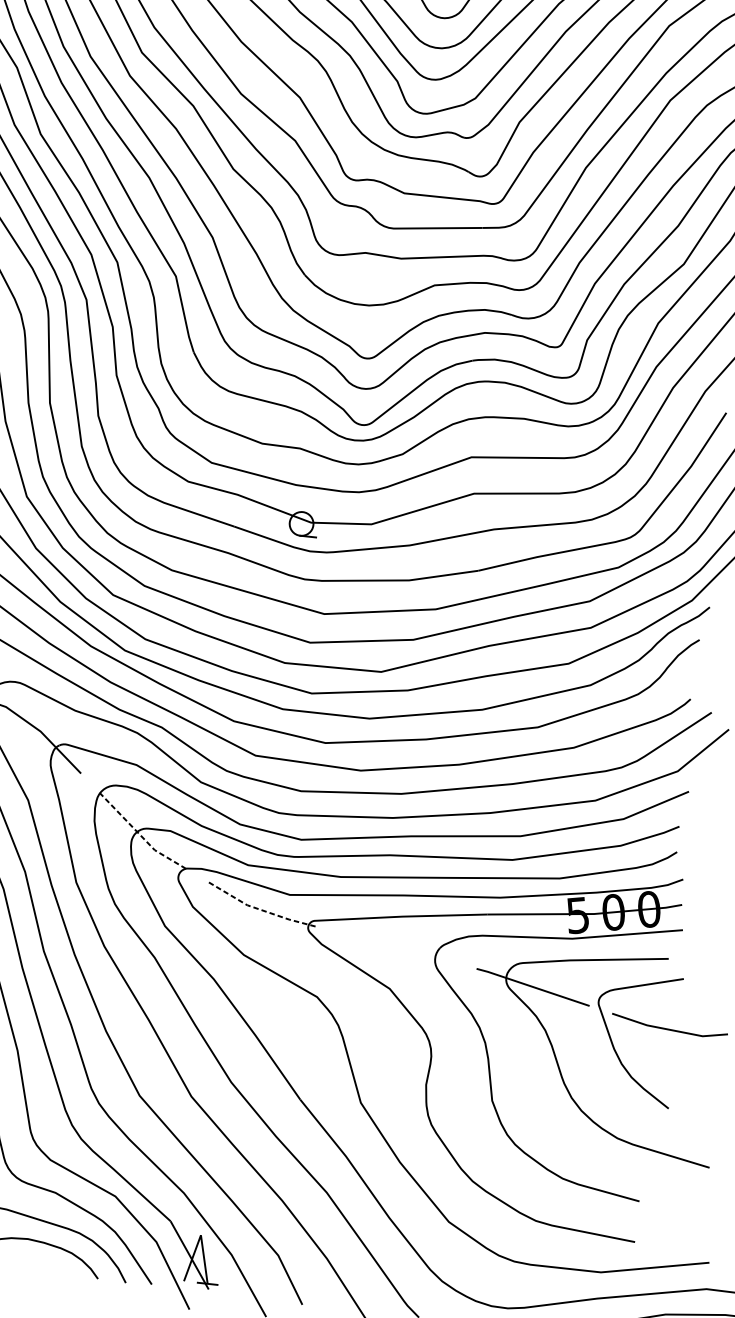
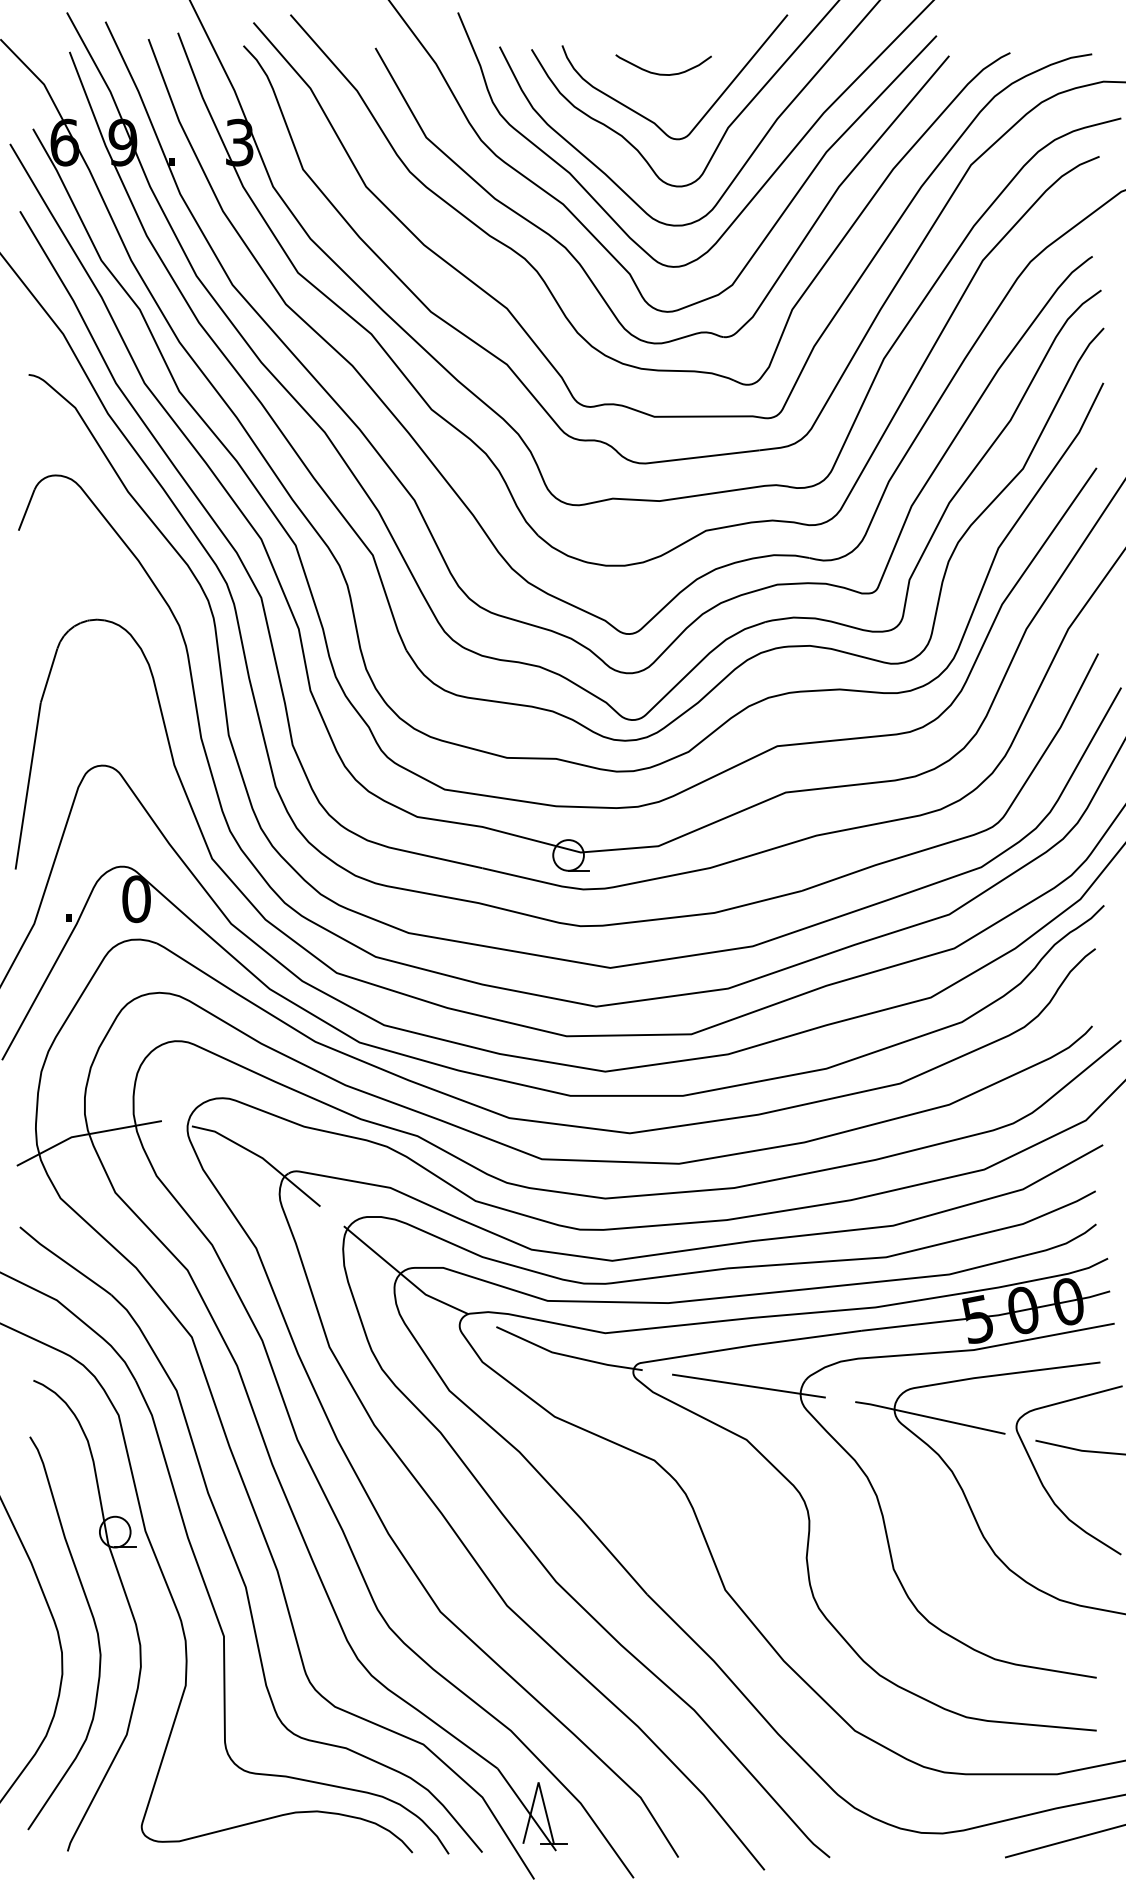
line: (139, 834) -> (403, 1276), dashed -> solid
line: (258, 908) -> (566, 1355), dashed -> solid
line: (395, 947) -> (748, 1385), added

